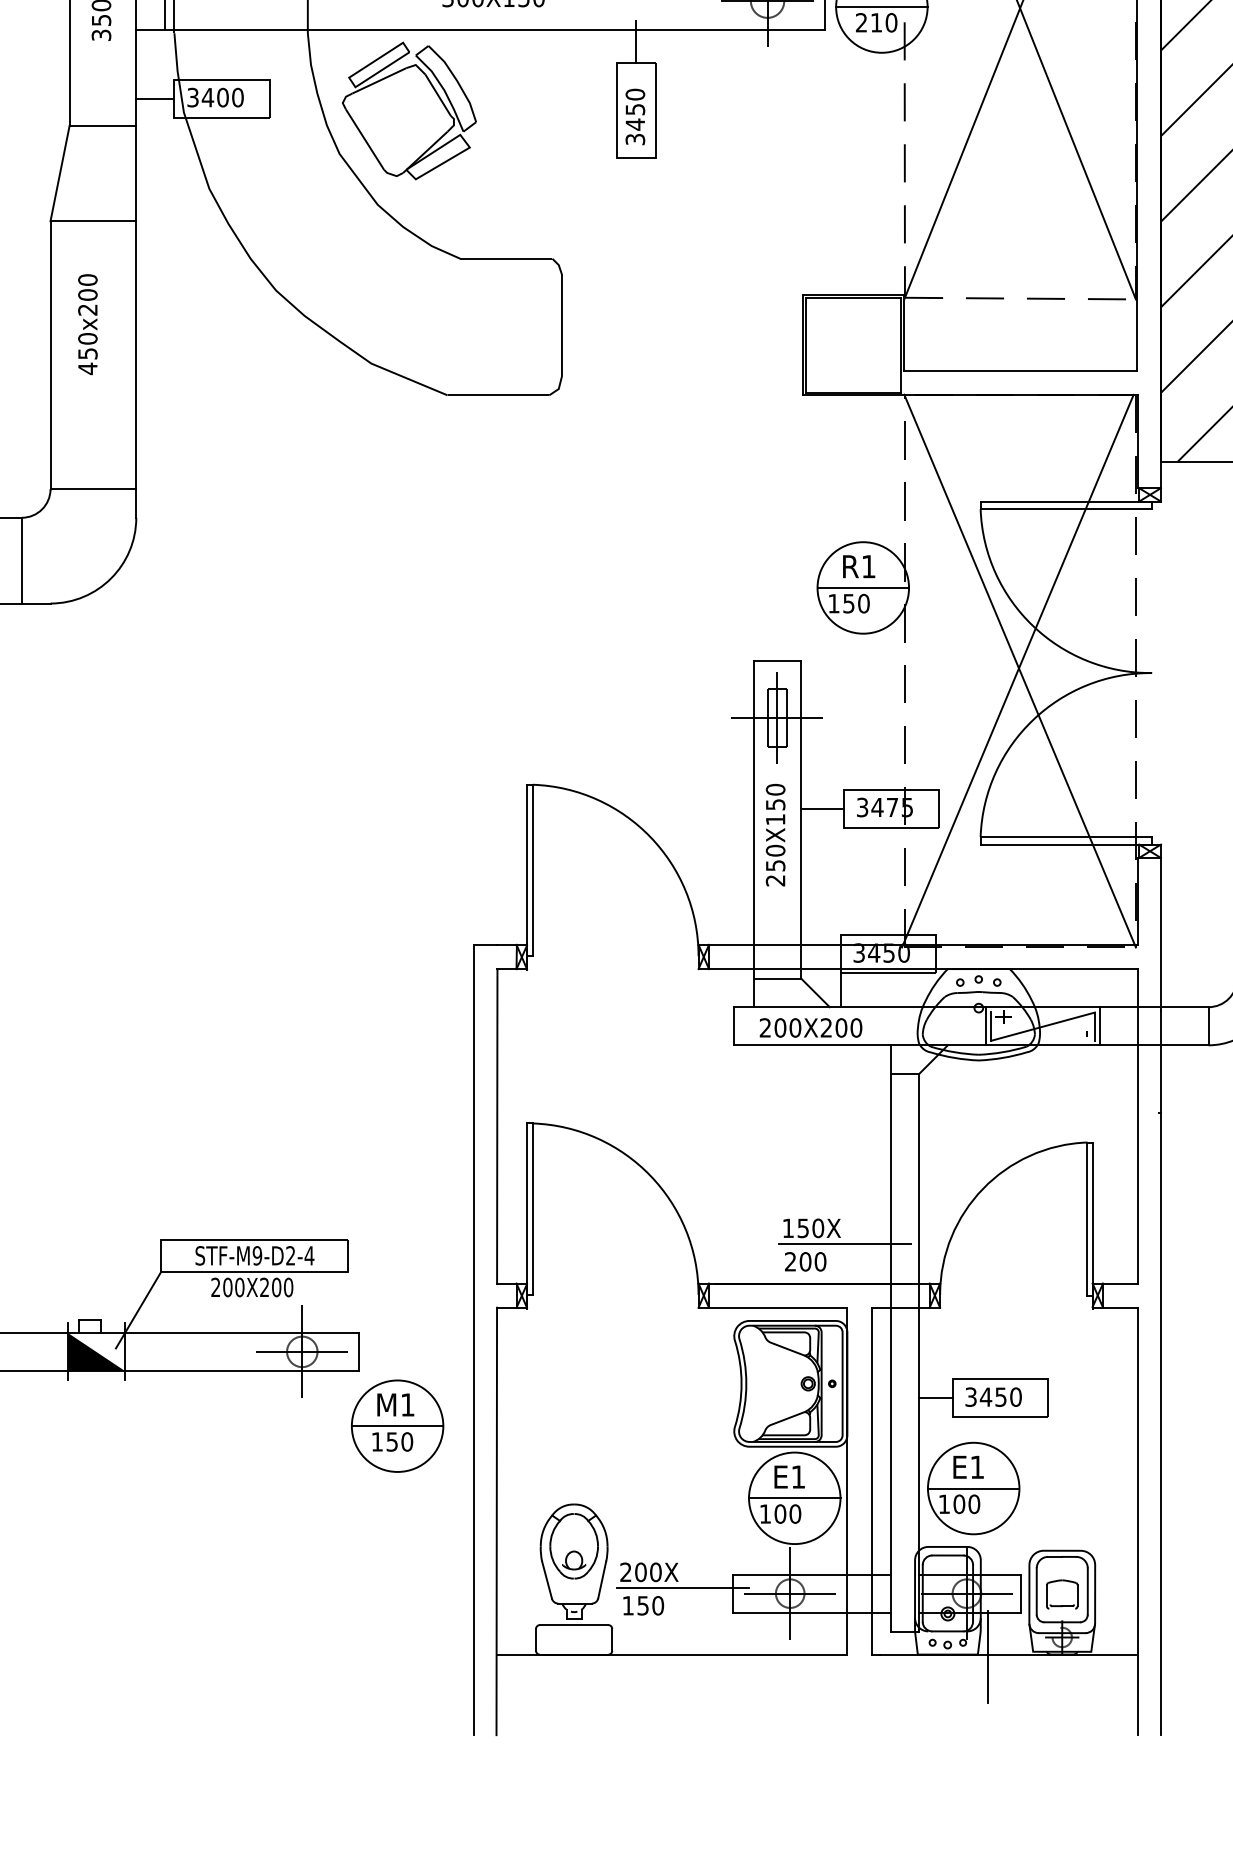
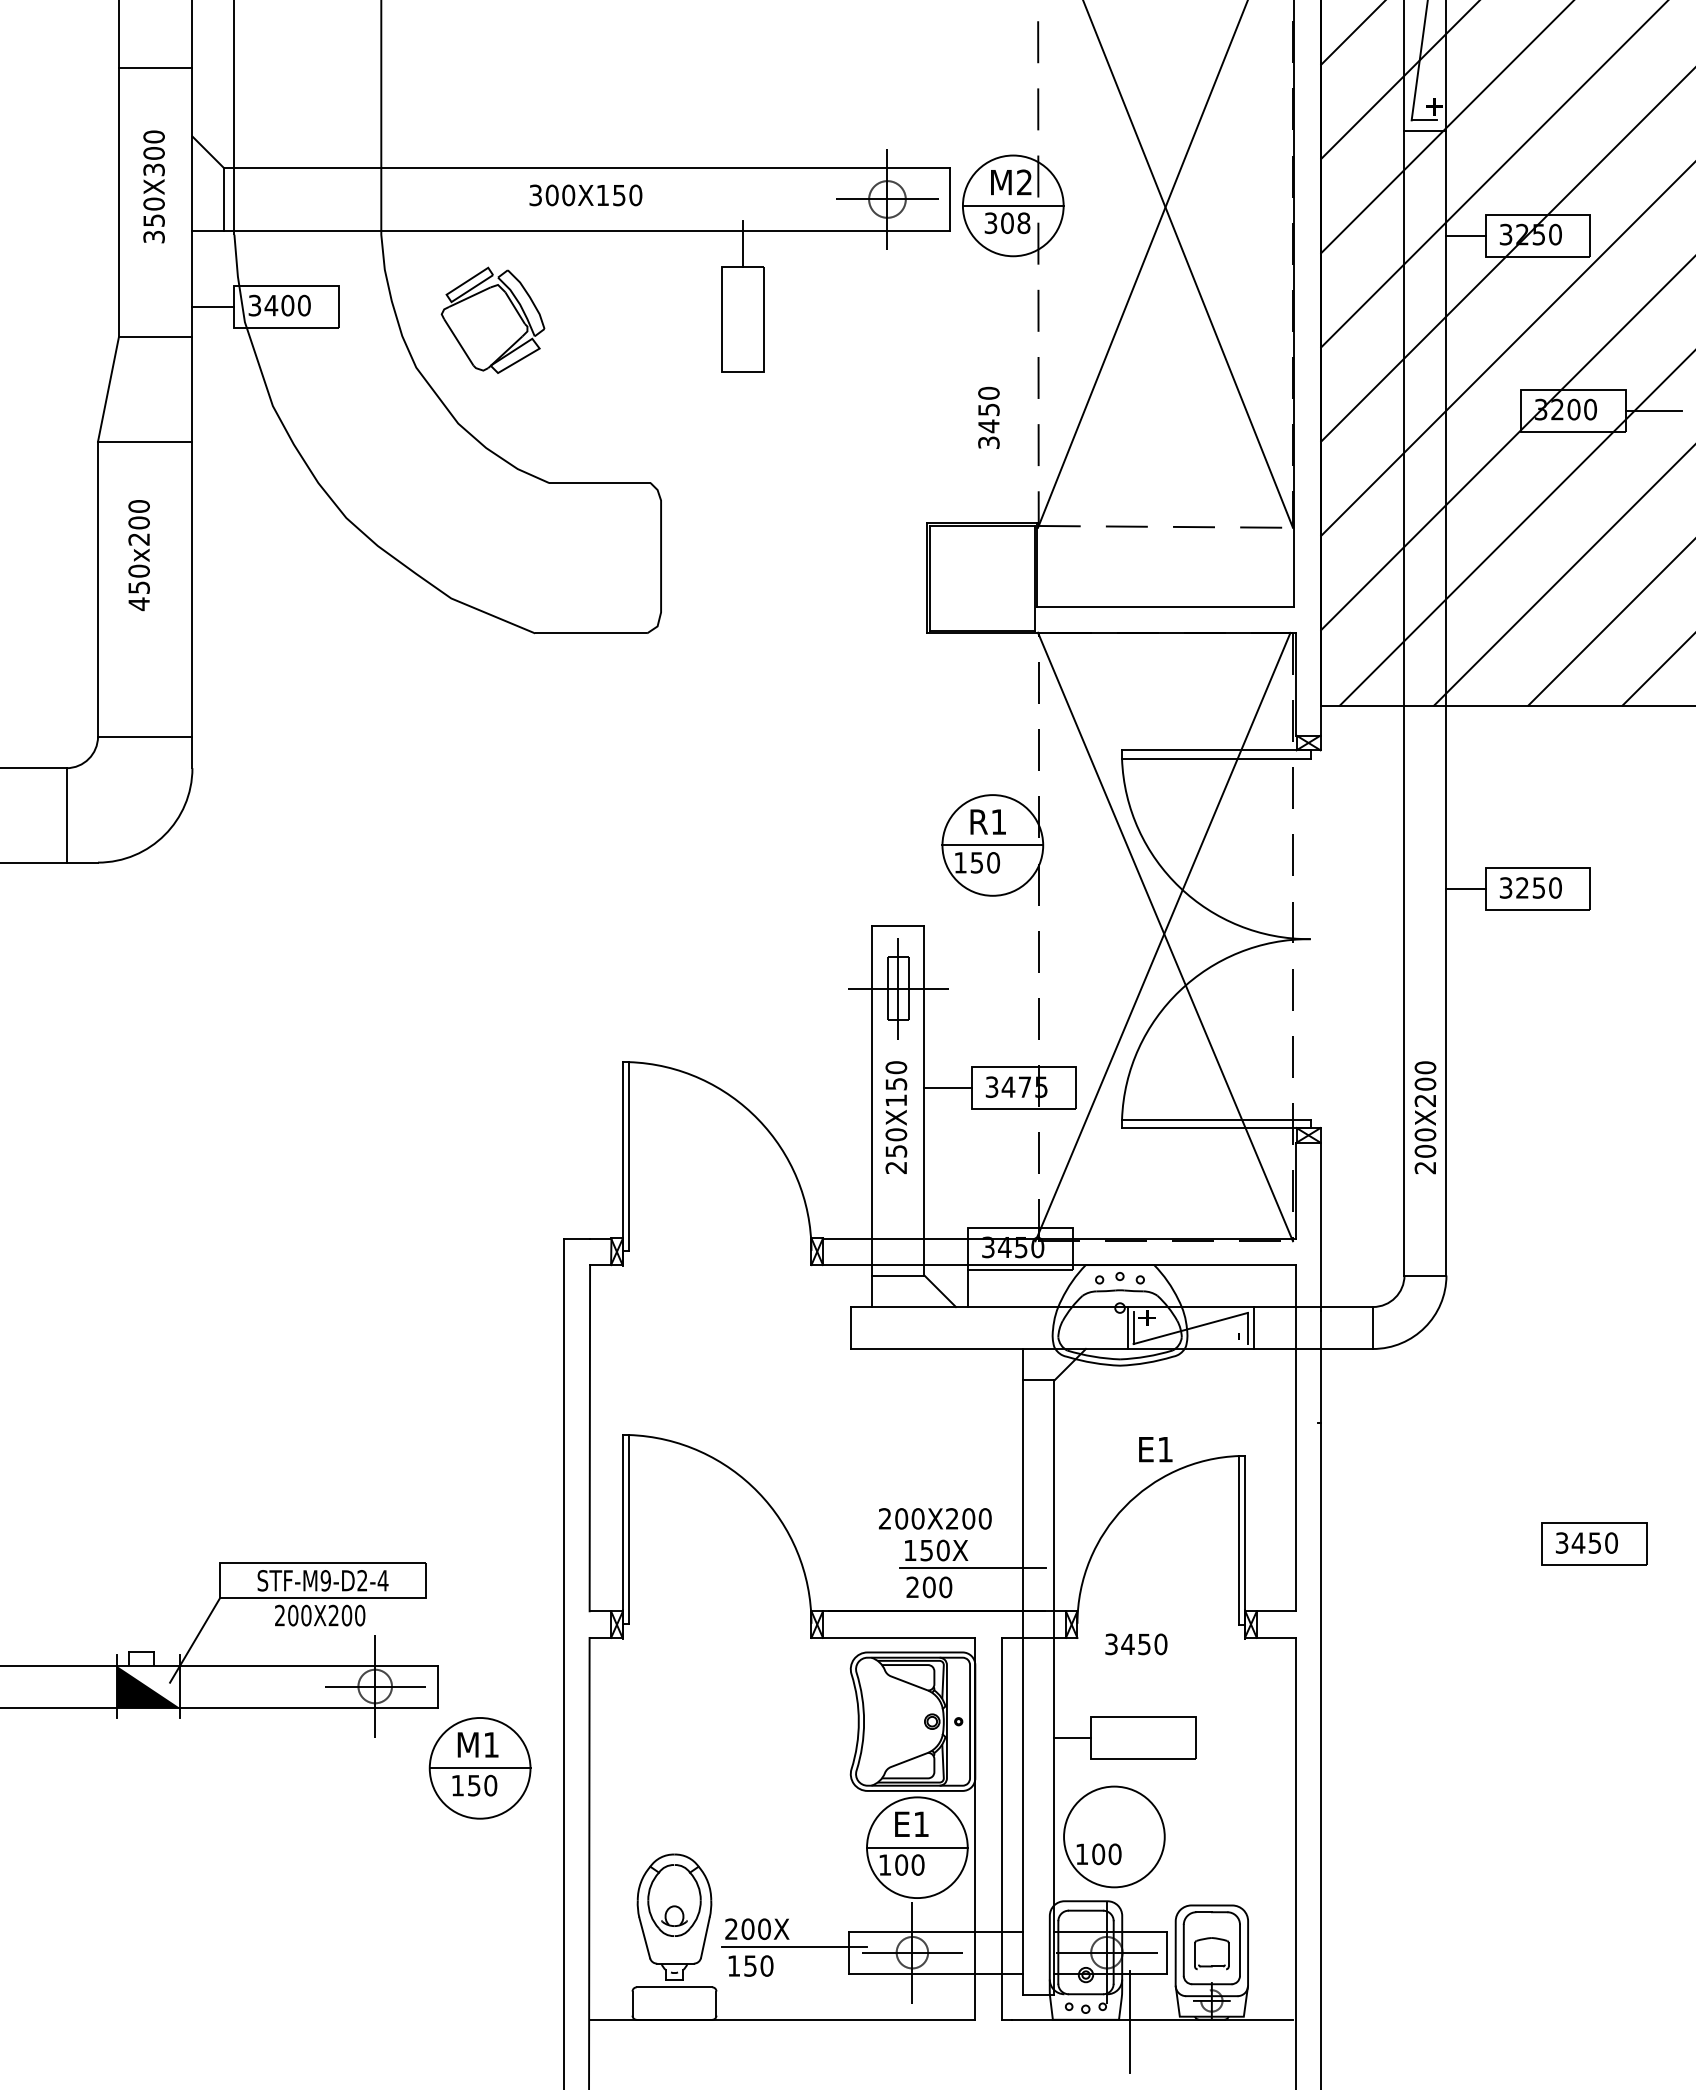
text: (876, 23) -> (1007, 223), 210 -> 308
part: (408, 111) -> (492, 320), size x0.7
text: (635, 116) -> (988, 417), moved
text: (811, 1027) -> (935, 1518), moved
text: (993, 1397) -> (1136, 1644), moved
text: (968, 1467) -> (1155, 1449), moved
line: (973, 1488) -> (1114, 1836), removed

